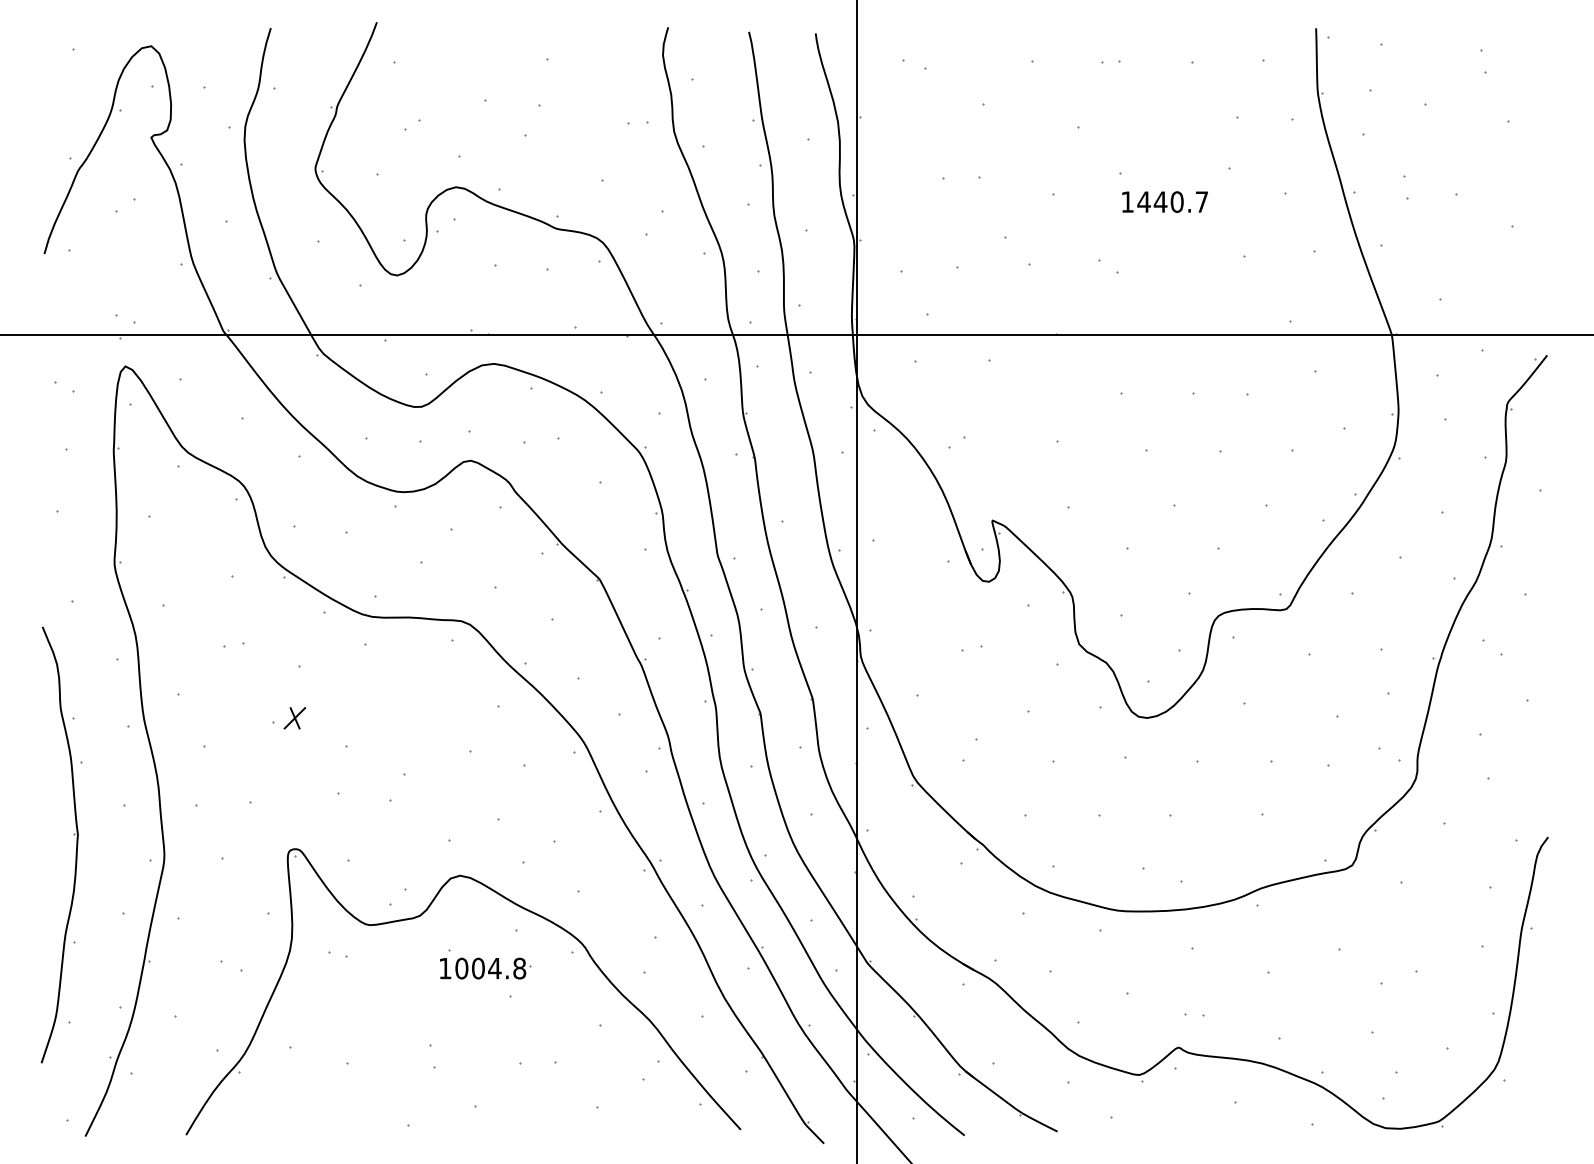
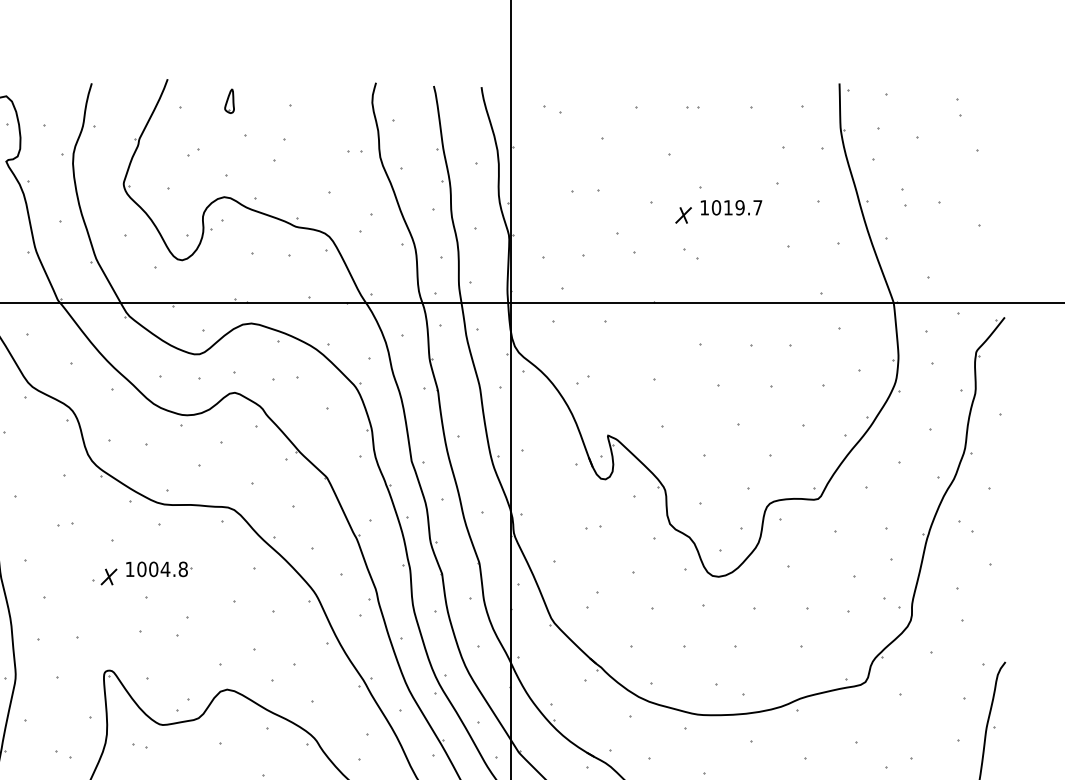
part: (463, 52) -> (229, 100), added
text: (1160, 201) -> (728, 207), 1440.7 -> 1019.7
part: (1098, 212) -> (683, 215), added
part: (485, 968) -> (158, 569), moved

